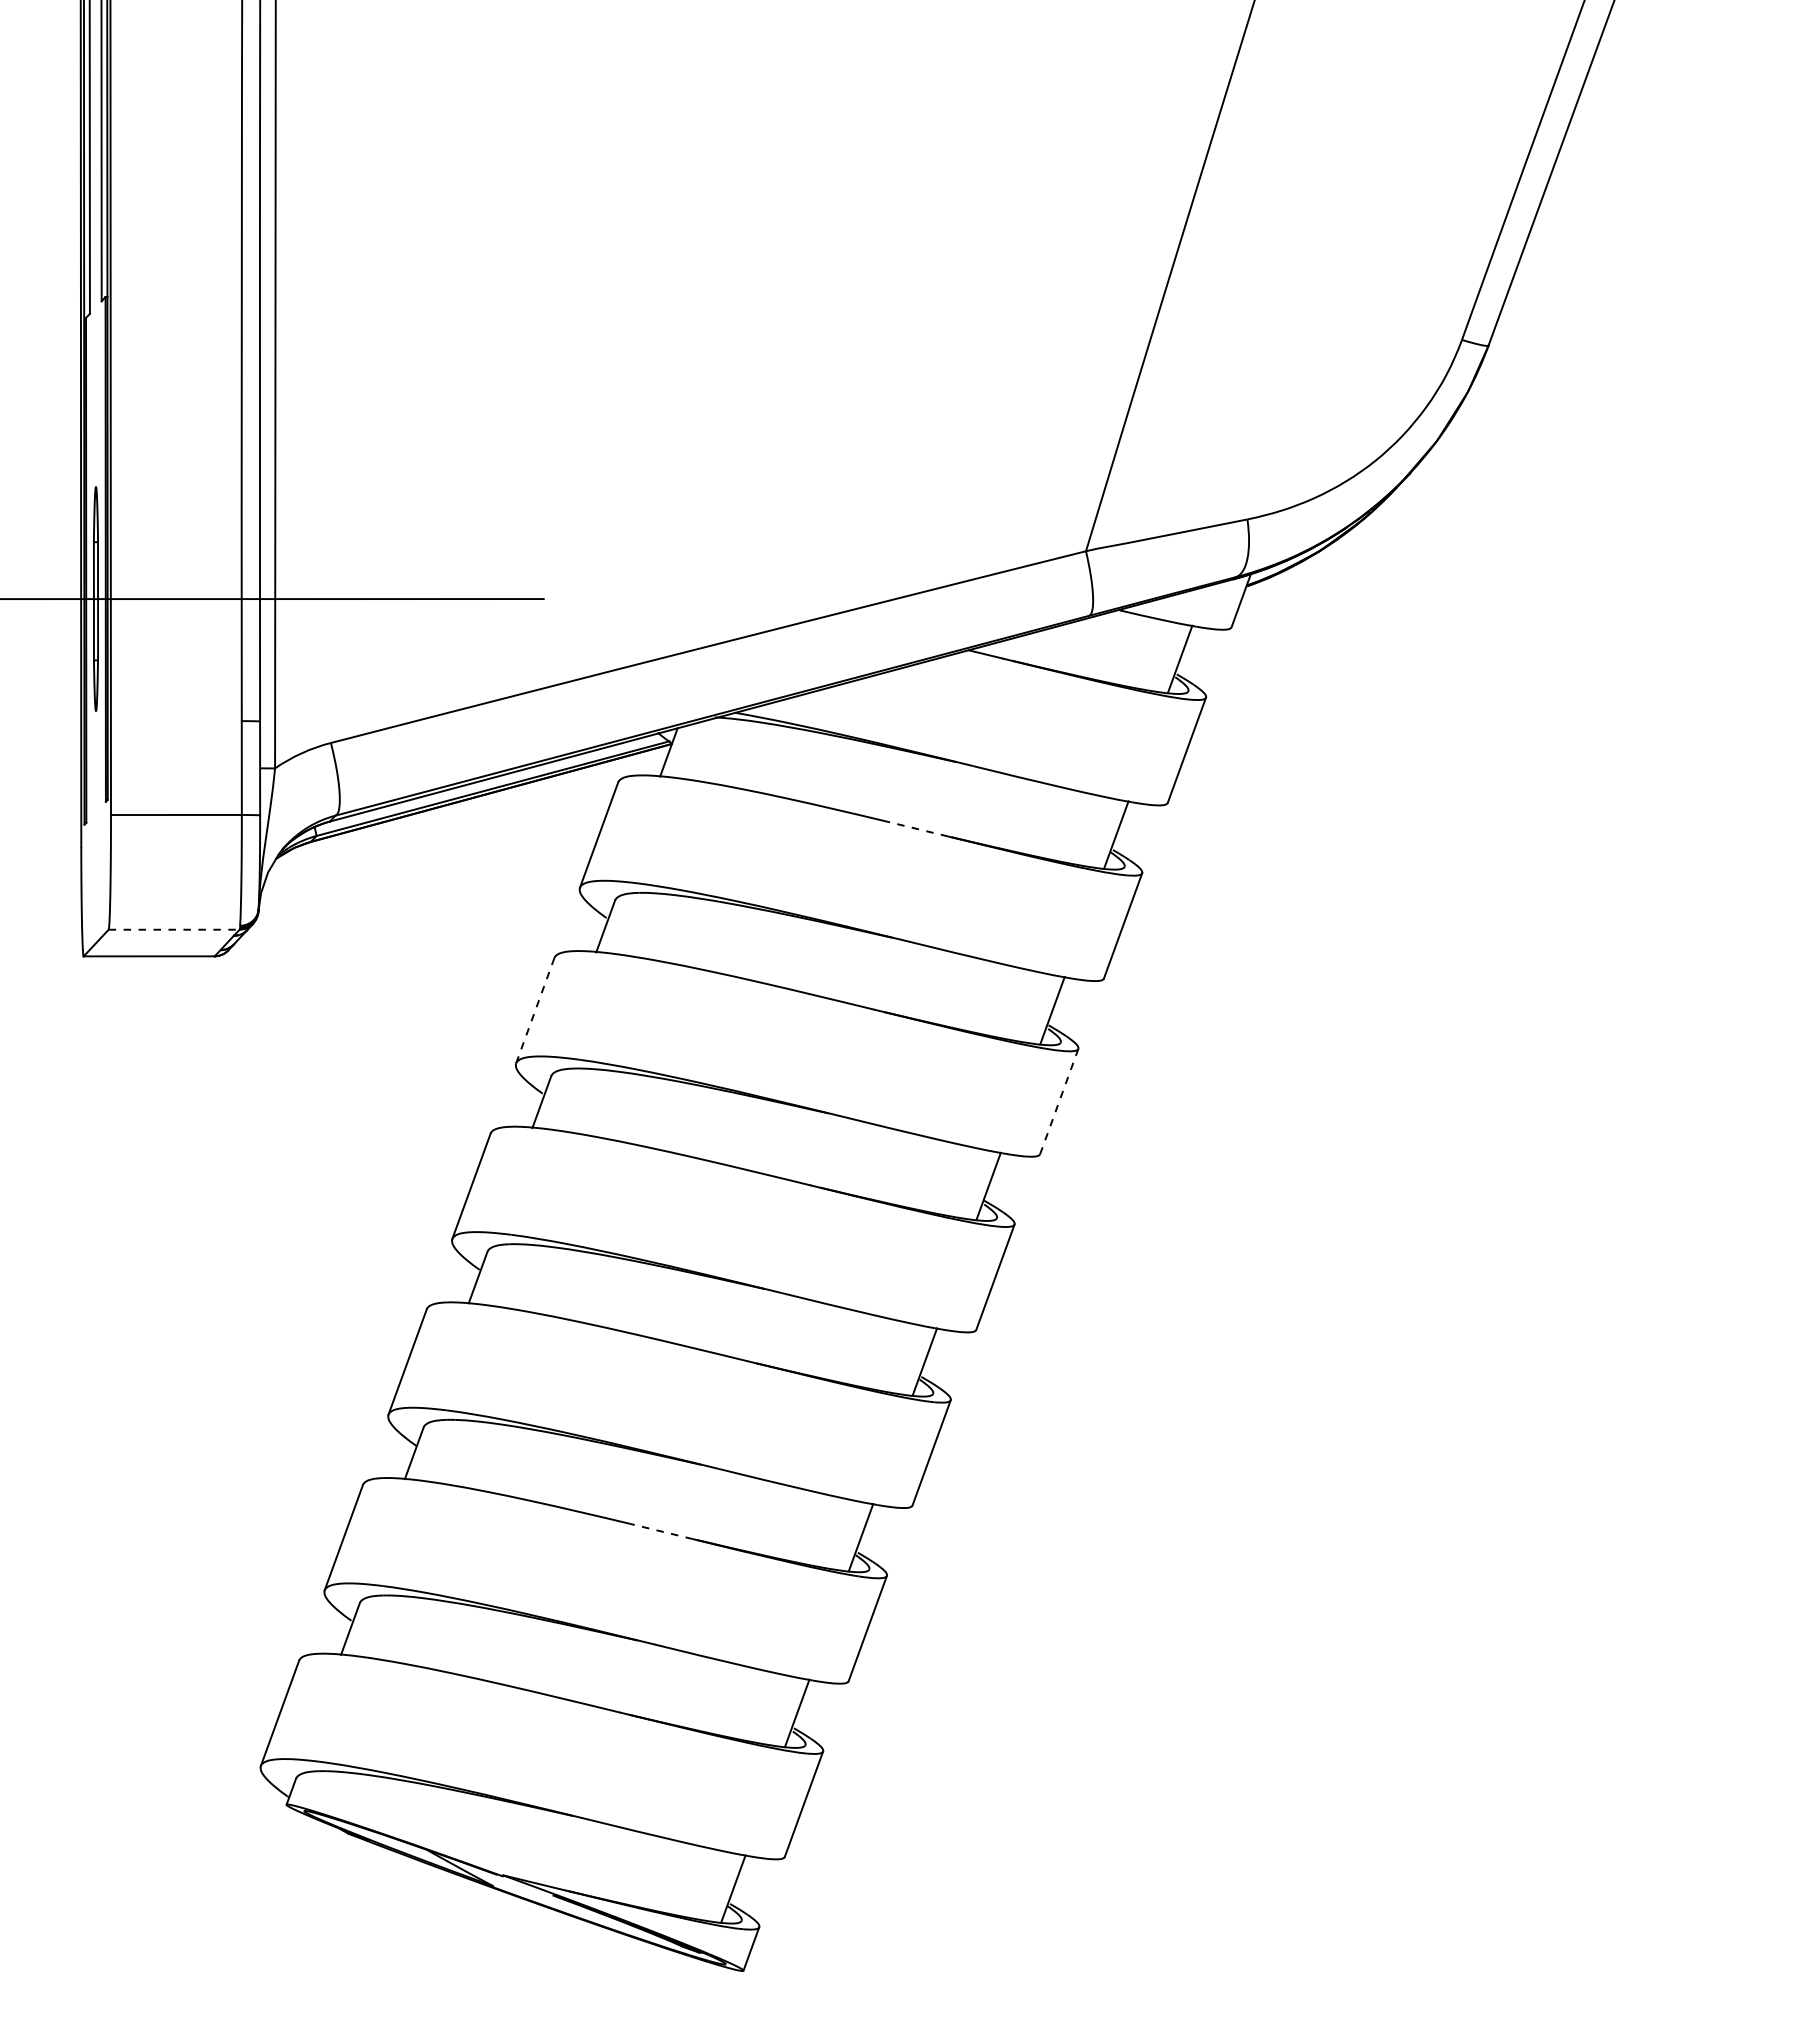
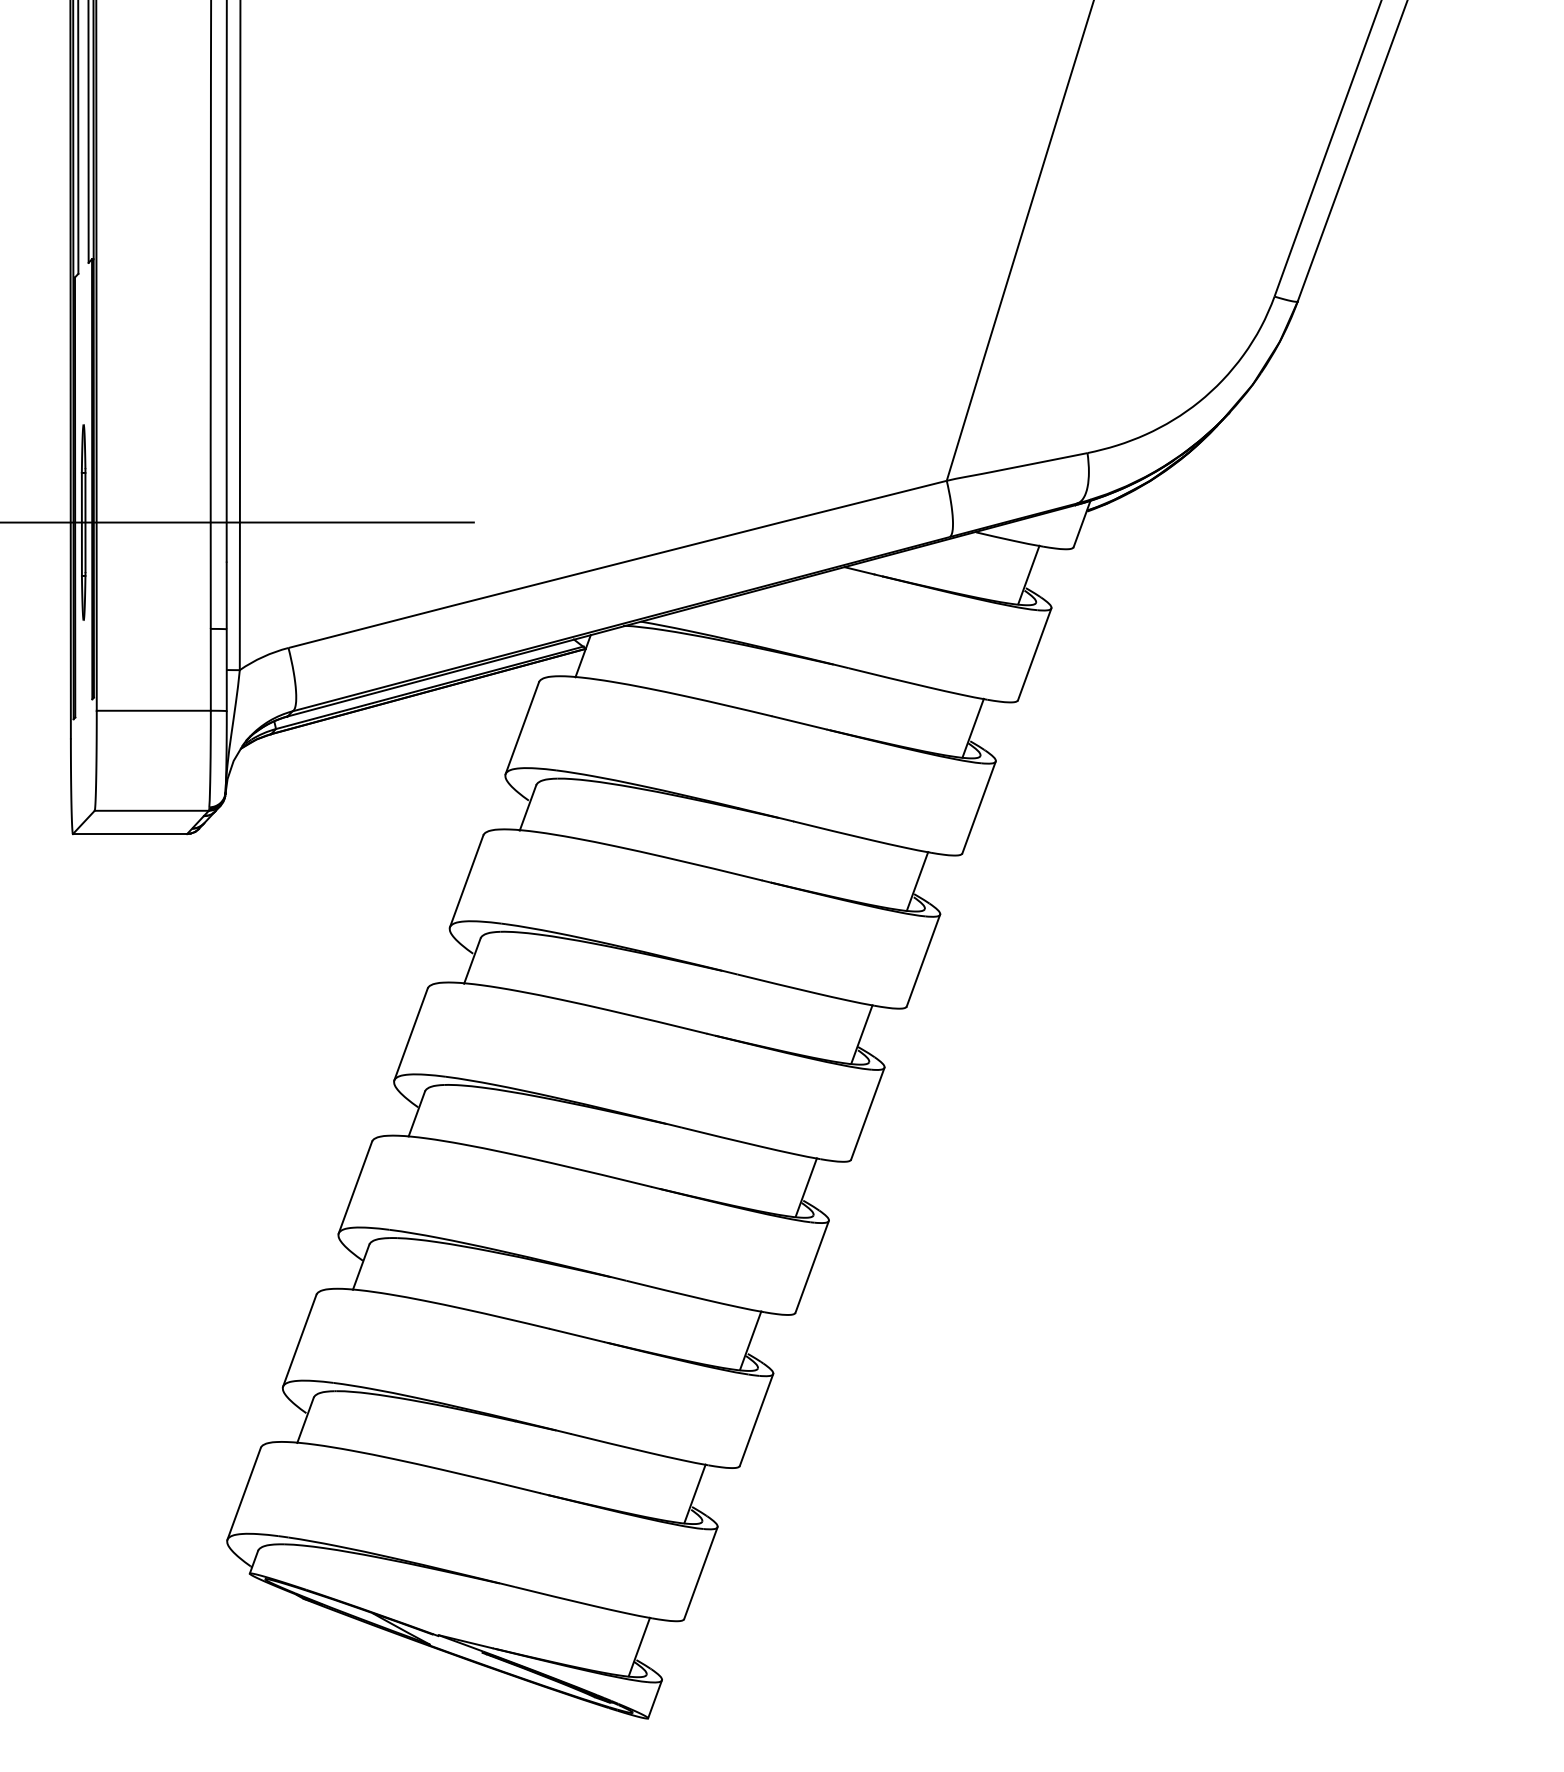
line: (917, 828) -> (799, 722), dashed -> solid
line: (174, 929) -> (152, 810), dashed -> solid
line: (535, 1011) -> (466, 882), dashed -> solid
line: (1059, 1101) -> (923, 960), dashed -> solid
line: (661, 1531) -> (576, 1335), dashed -> solid

